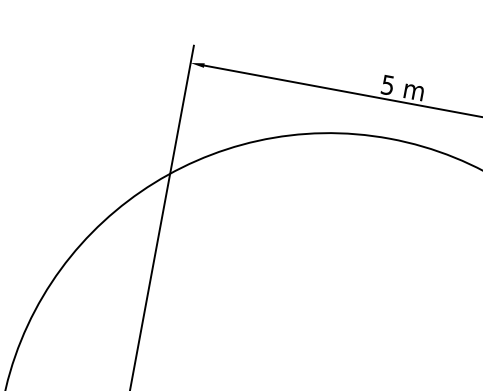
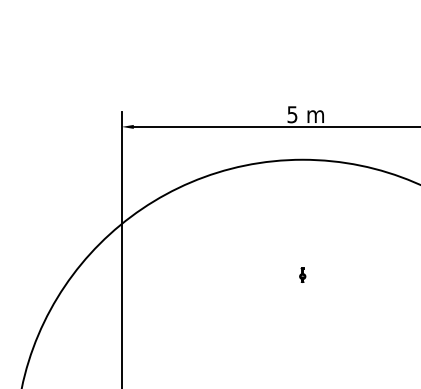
part: (365, 269) -> (302, 274), added

